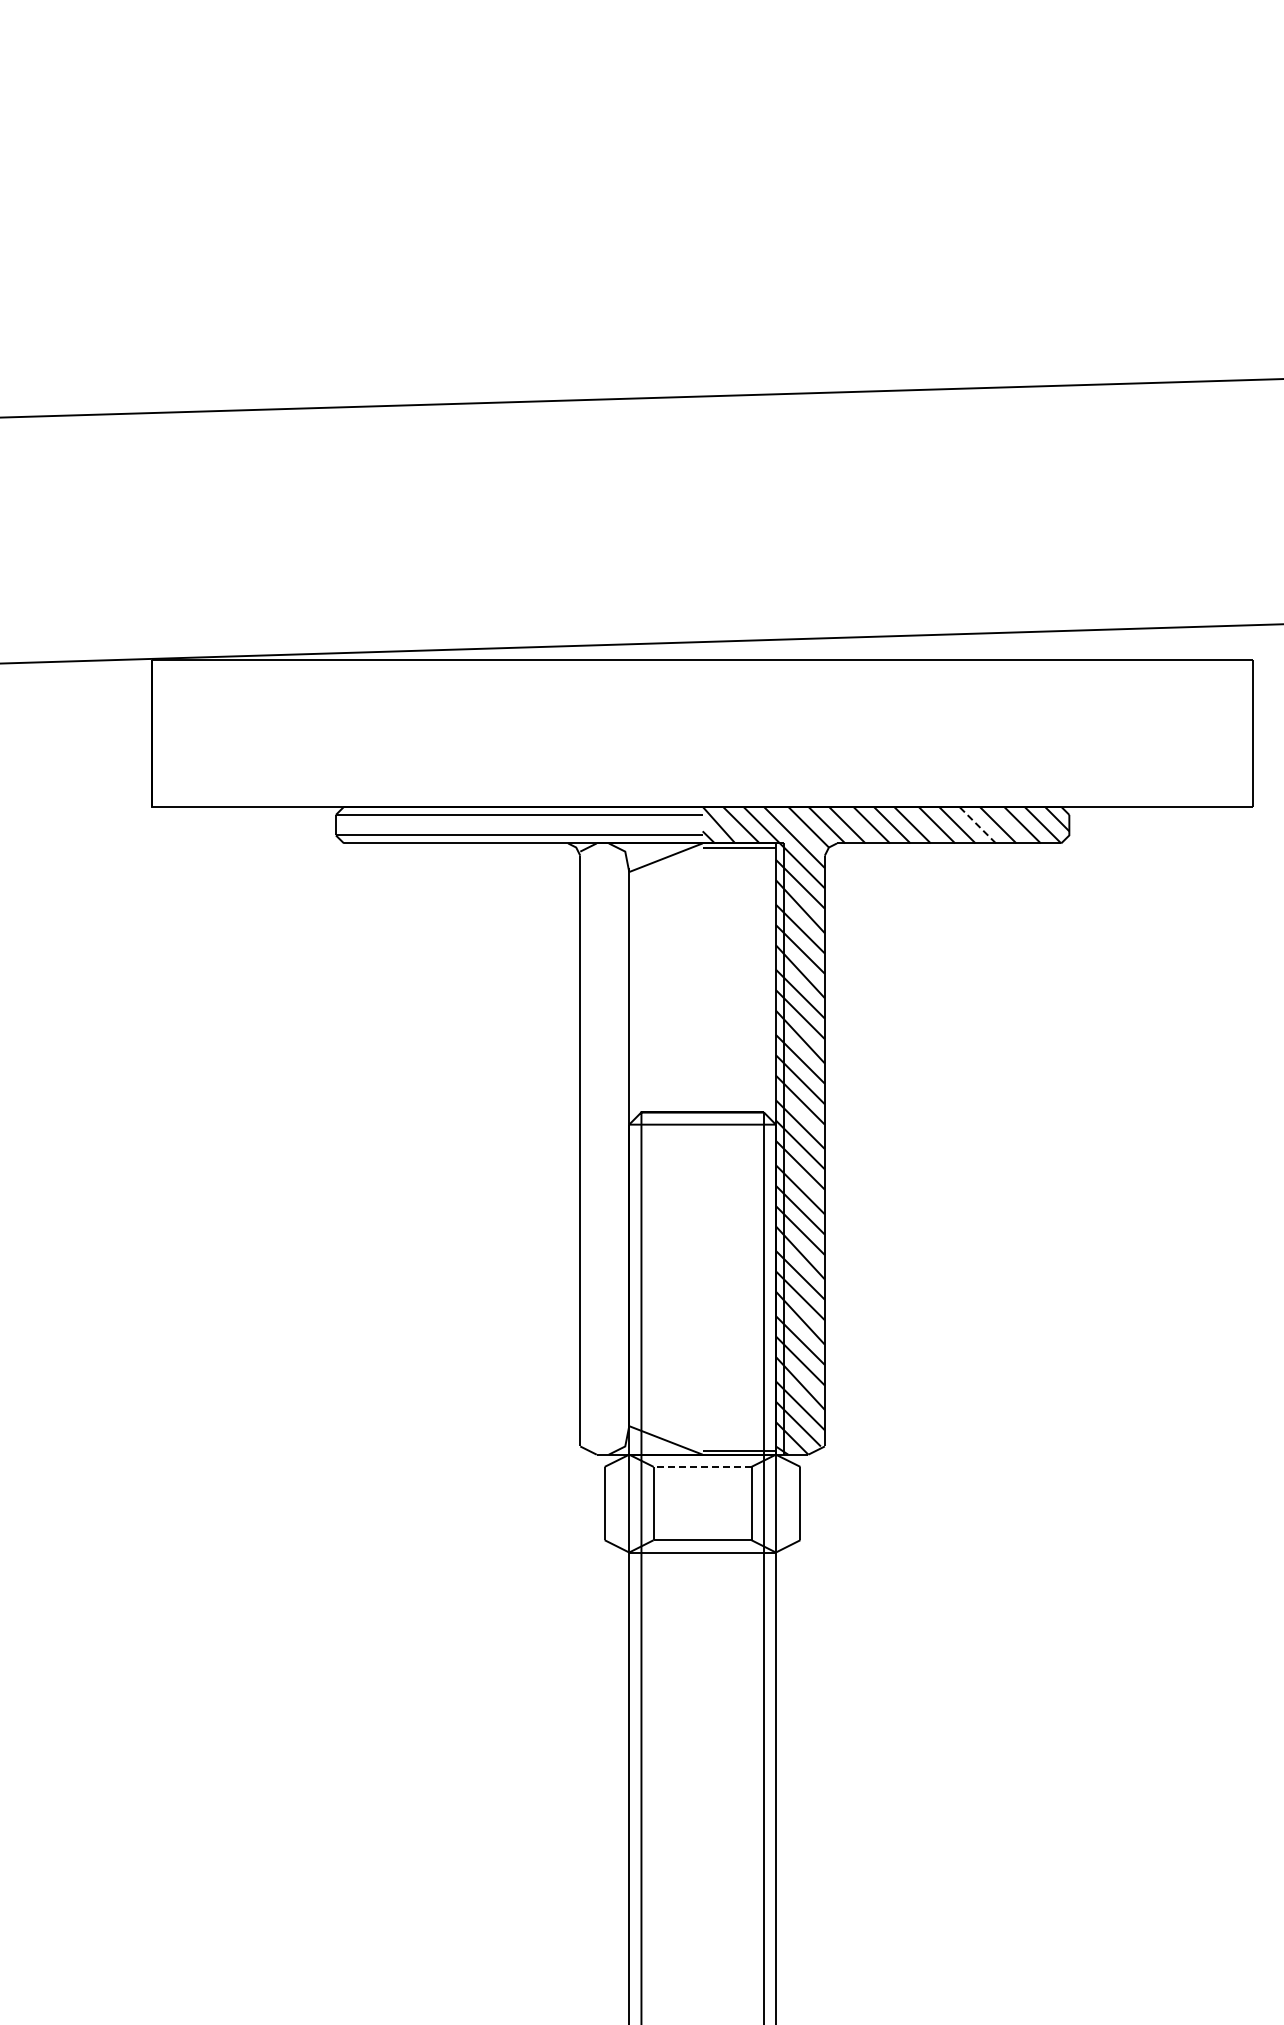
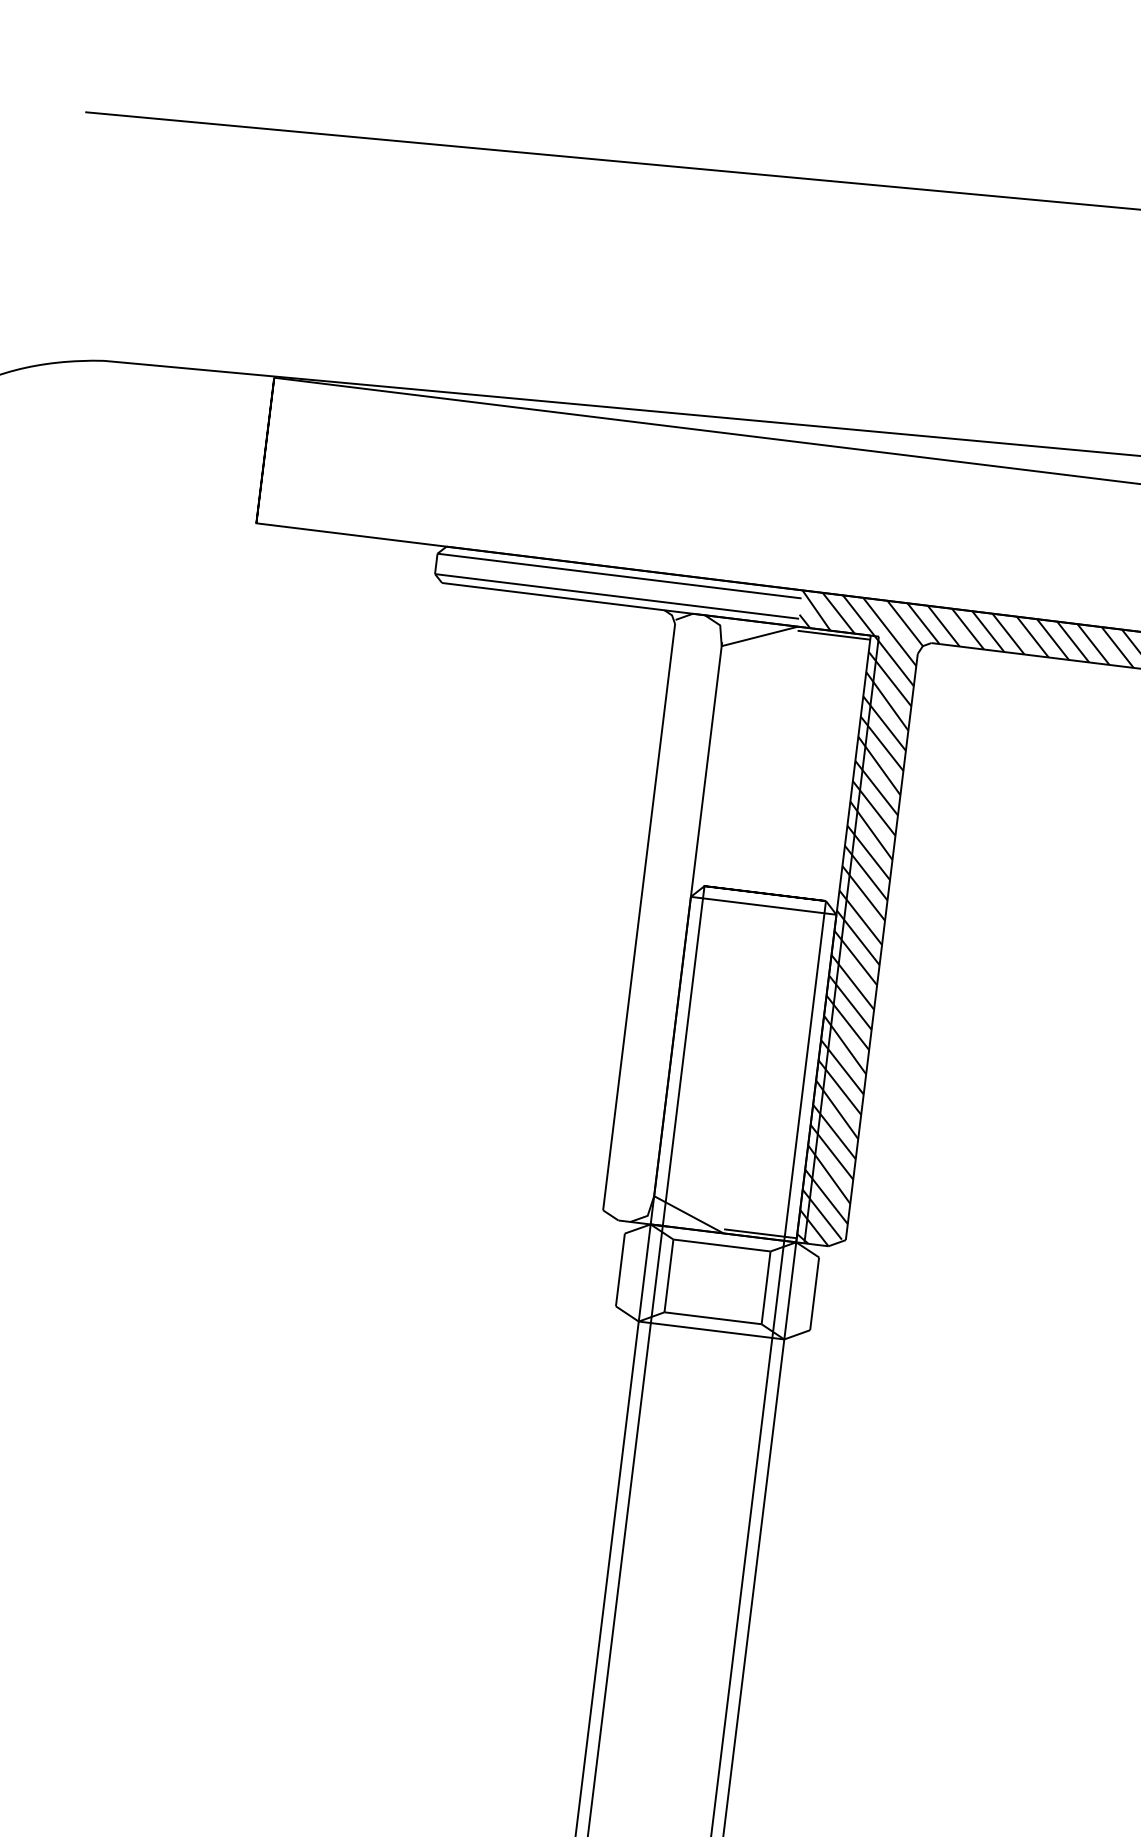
line: (977, 825) -> (1073, 642), dashed -> solid
line: (702, 1466) -> (721, 1245), dashed -> solid

